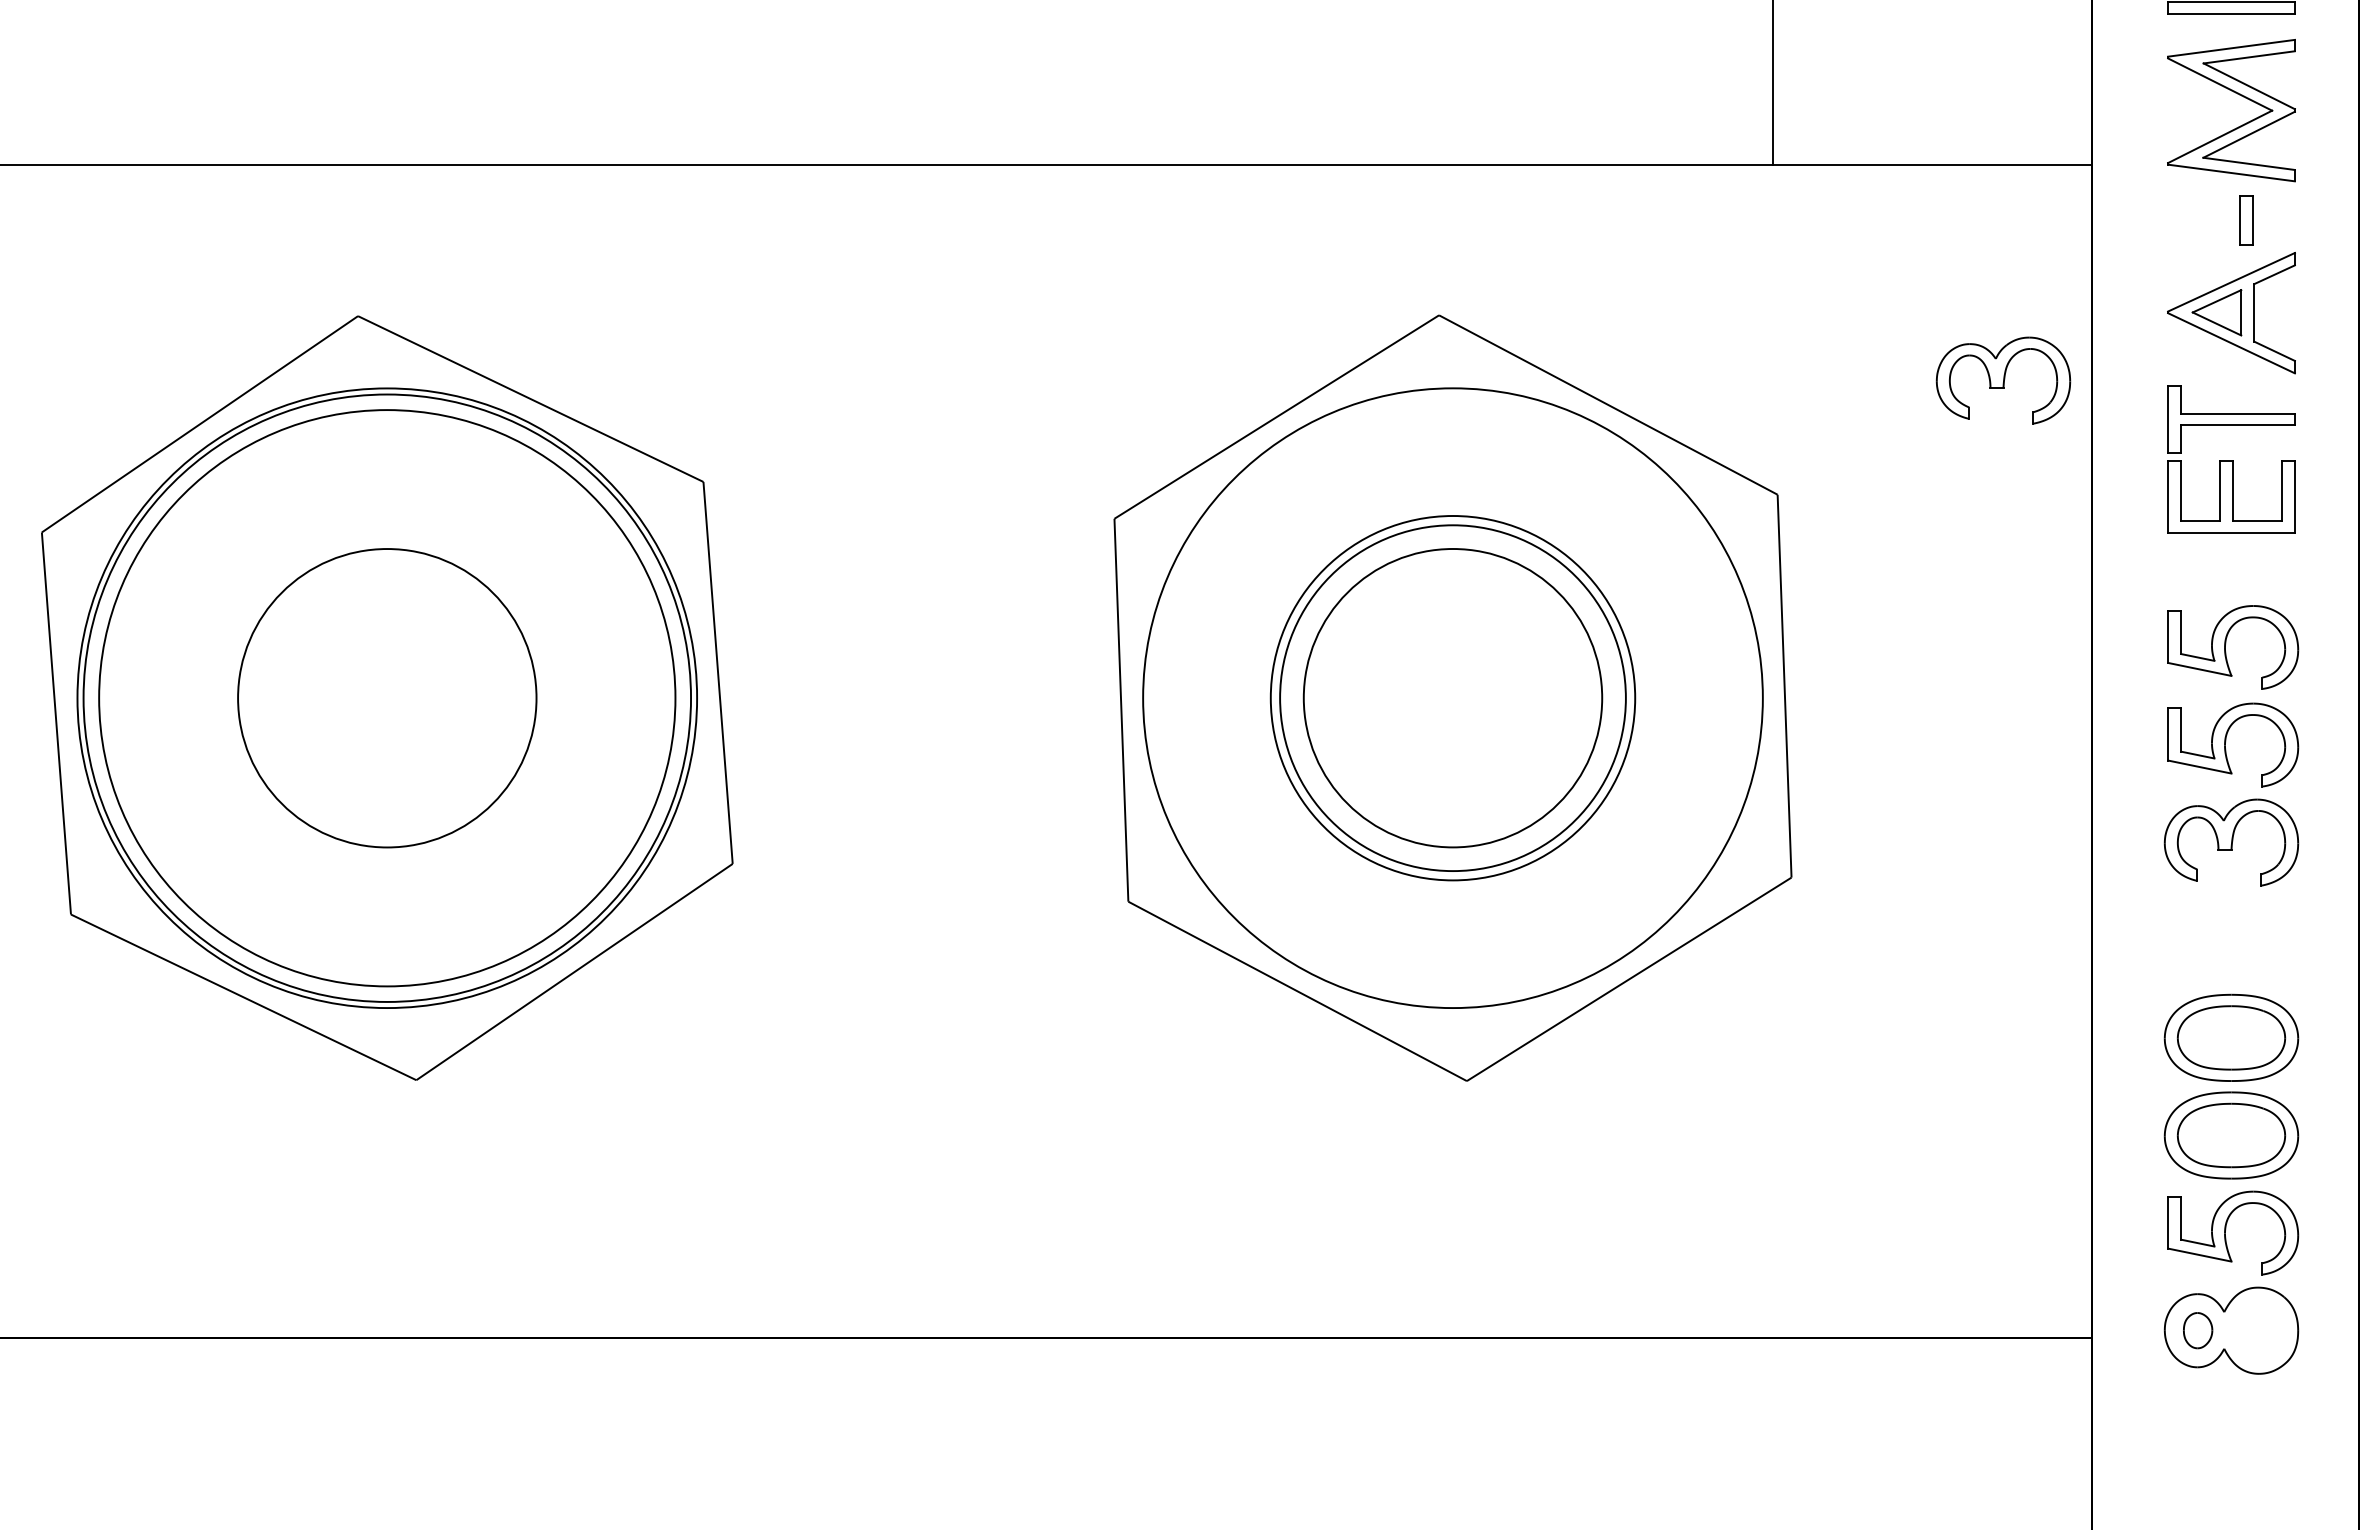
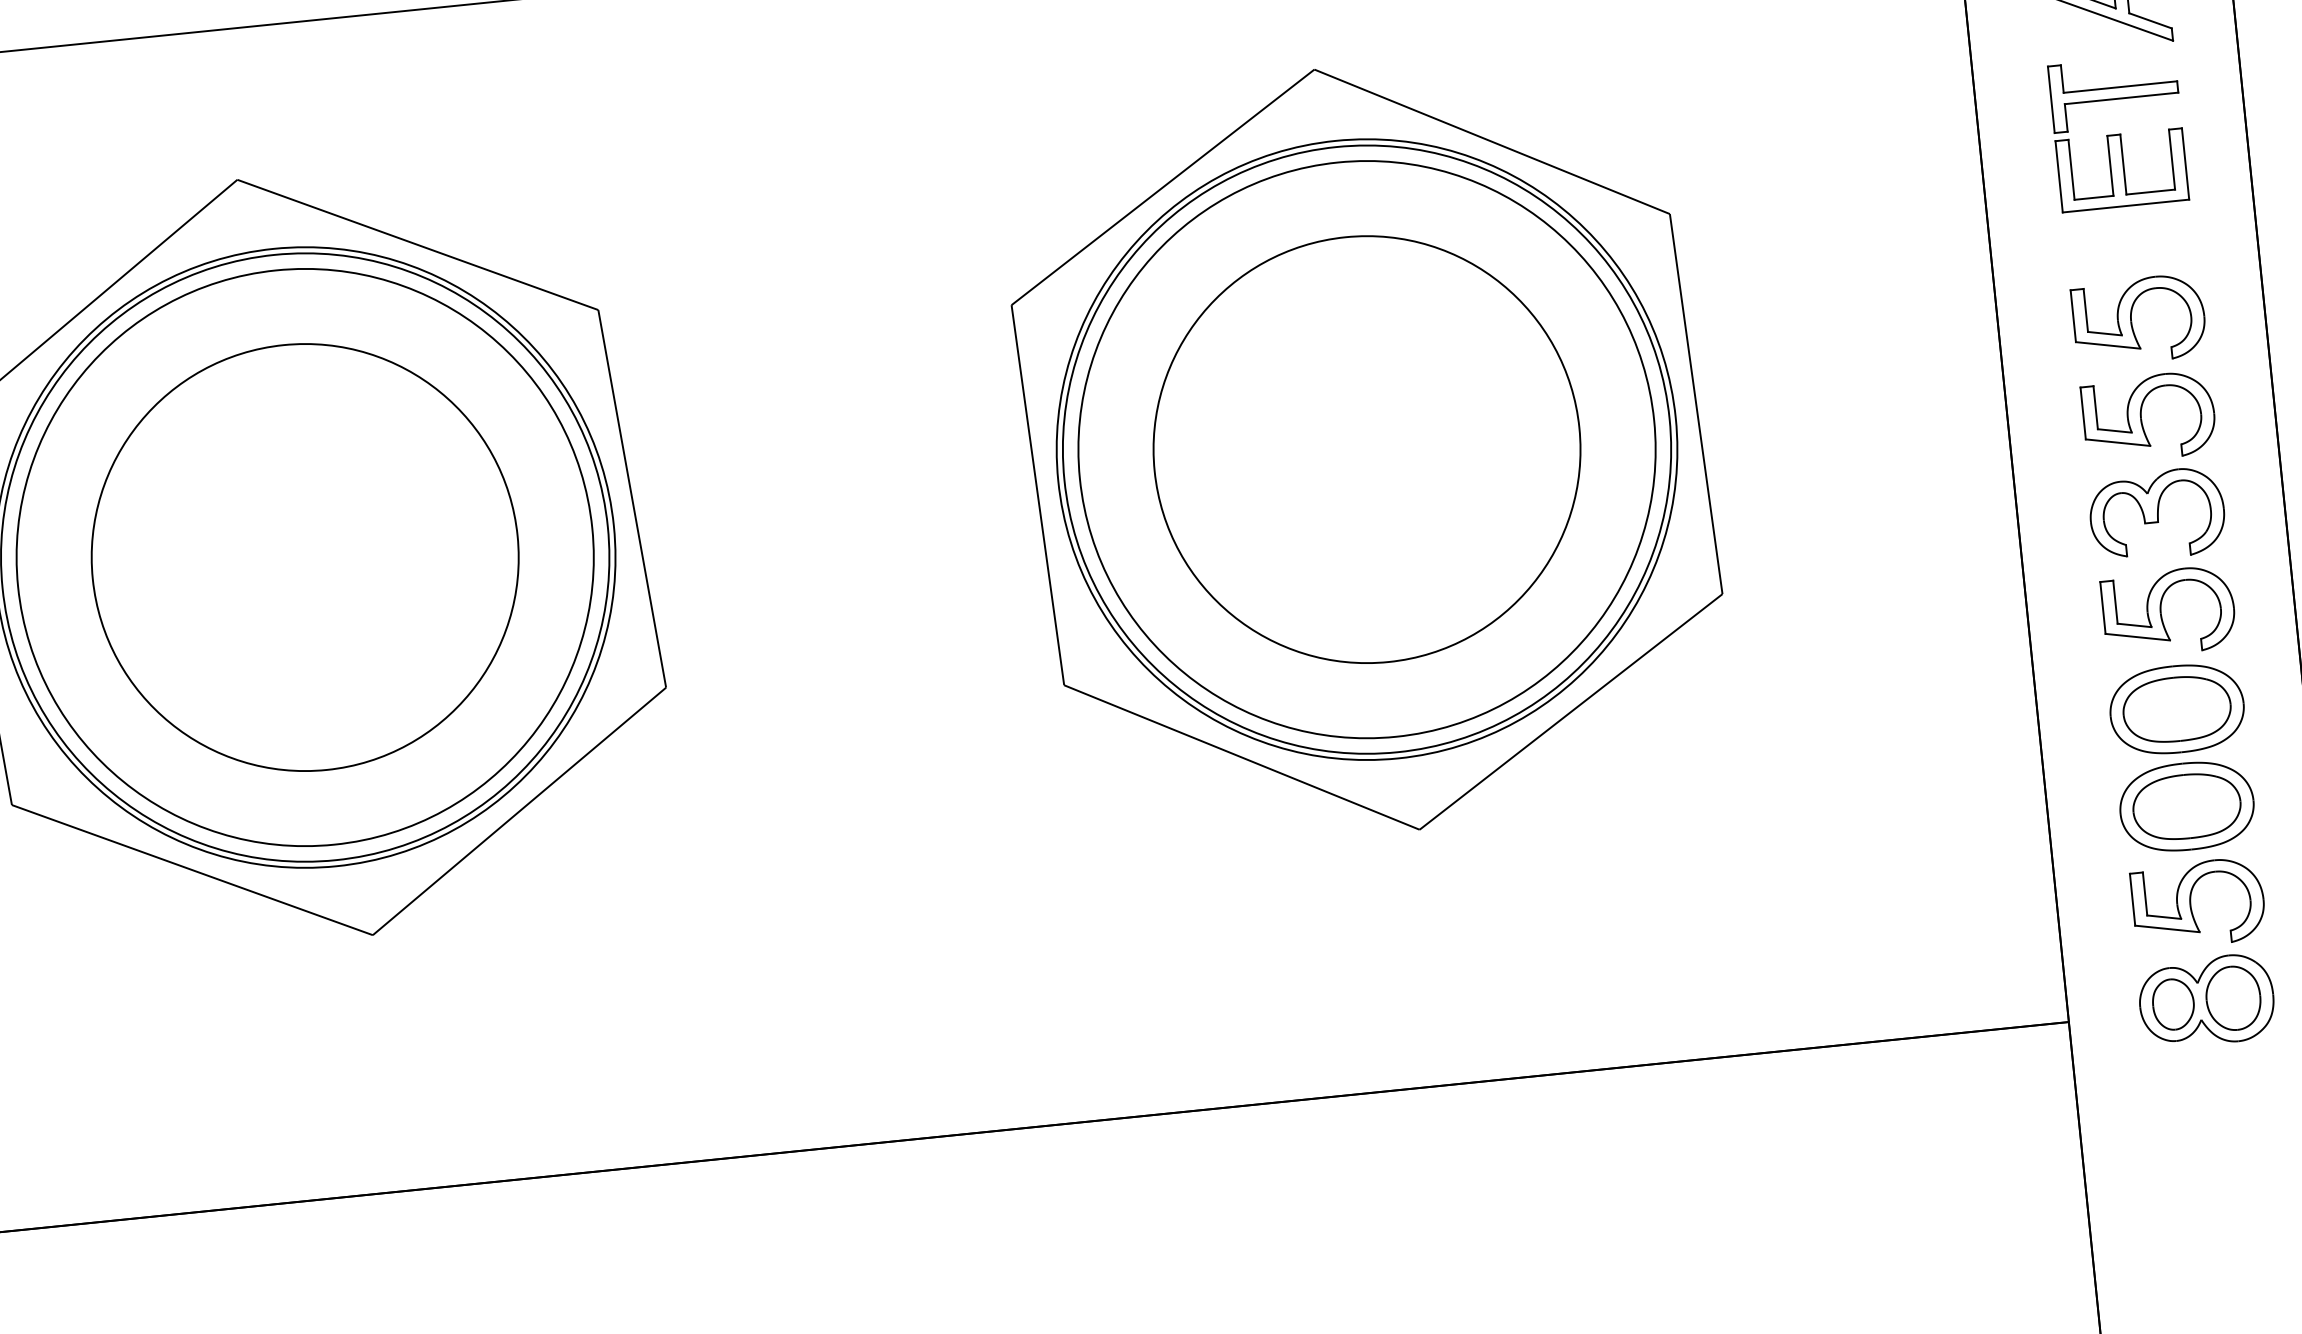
part: (2003, 380) -> (1883, 77), removed
circle: (1452, 697) -> (1366, 449), size x1.67
circle: (387, 698) -> (305, 557), size x1.43
circle: (1452, 698) -> (1366, 450), size x1.43
circle: (1452, 698) -> (1366, 450), size x1.67
part: (2226, 936) -> (2161, 608), added
part: (2197, 1330) -> (2172, 1004), size x1.43
part: (2258, 1330) -> (2233, 998), added

